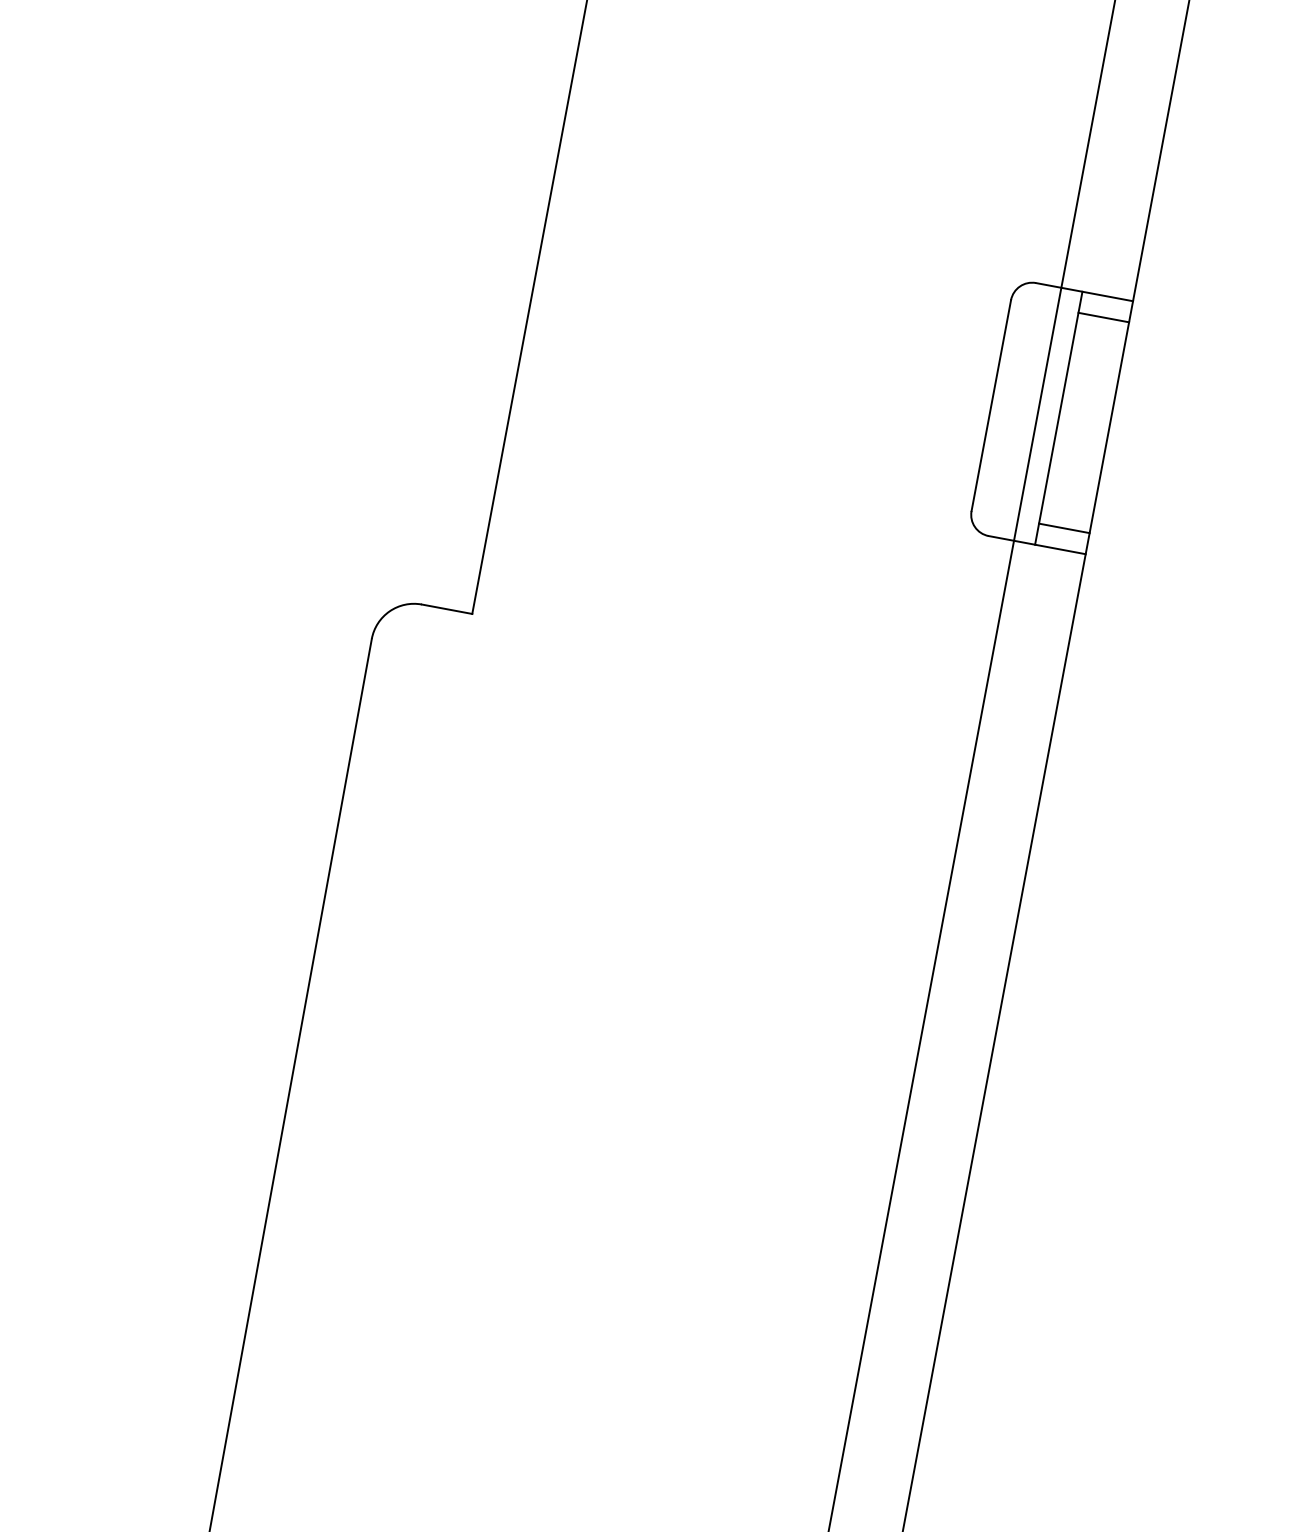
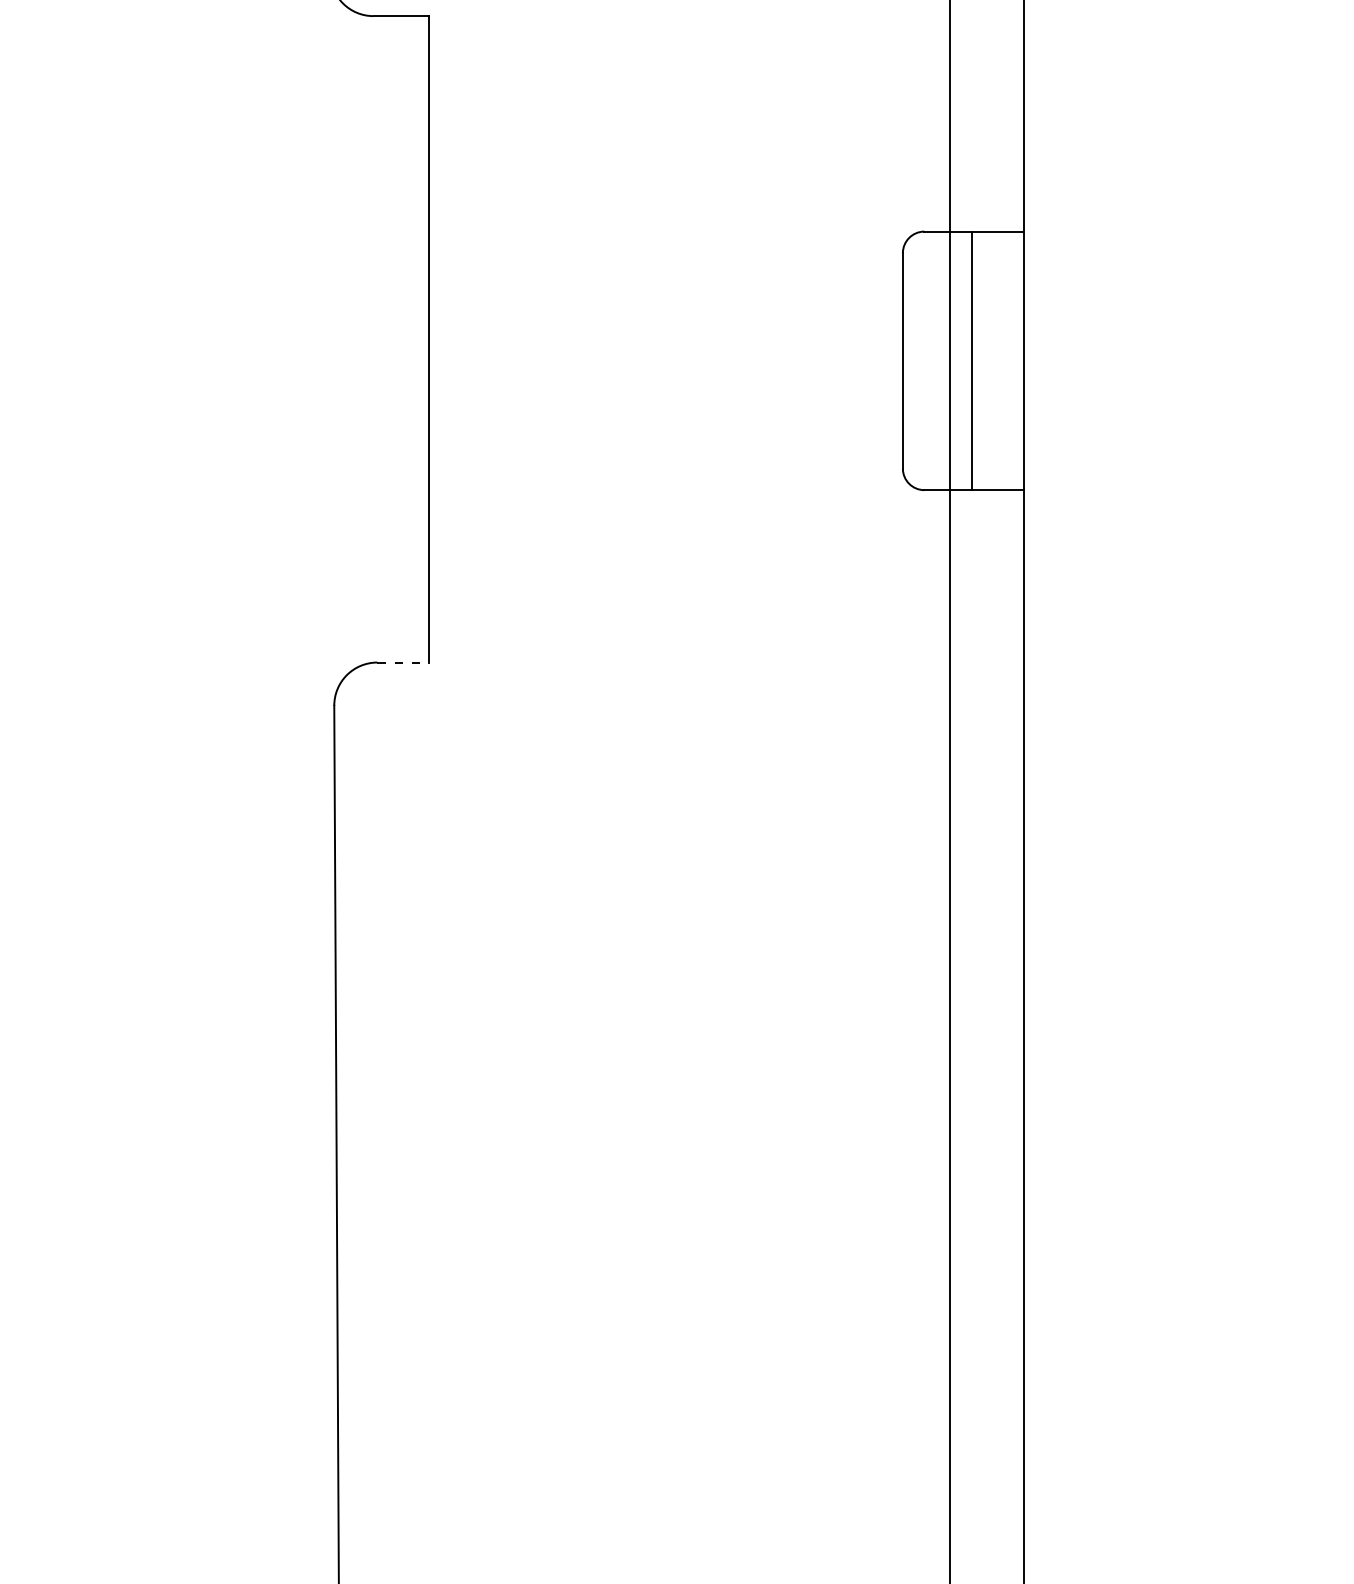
line: (1103, 317) -> (997, 253), removed
line: (1064, 528) -> (997, 468), removed
line: (447, 609) -> (403, 662), solid -> dashed

